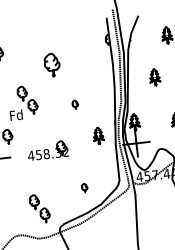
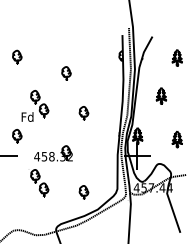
part: (52, 64) -> (66, 73), size x0.62
part: (74, 104) -> (83, 113), size x1.67
part: (97, 135) -> (101, 144), removed
part: (84, 188) -> (83, 192), size x1.67
part: (39, 209) -> (39, 183), moved

